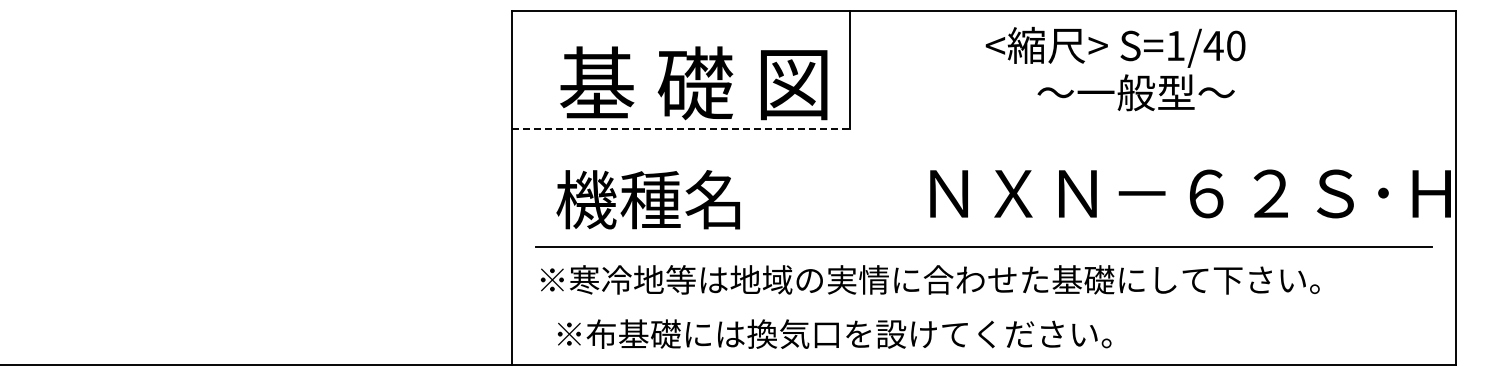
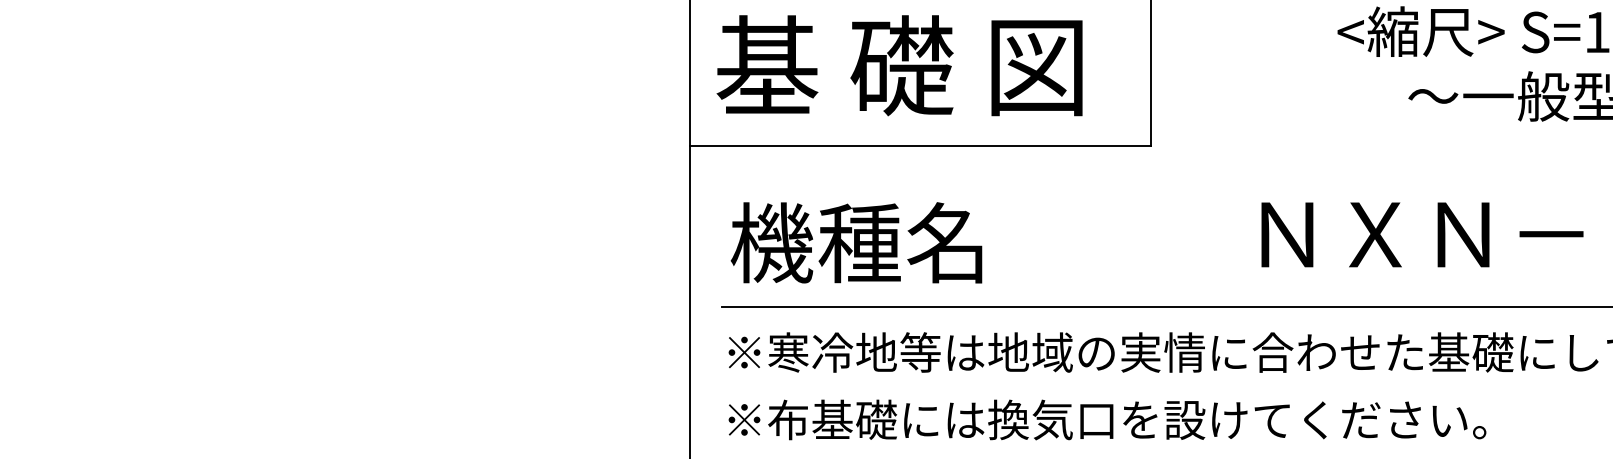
text: (693, 83) -> (899, 65), moved
line: (681, 129) -> (921, 146), dashed -> solid
text: (647, 199) -> (855, 242), moved
text: (834, 333) -> (1107, 419), moved

